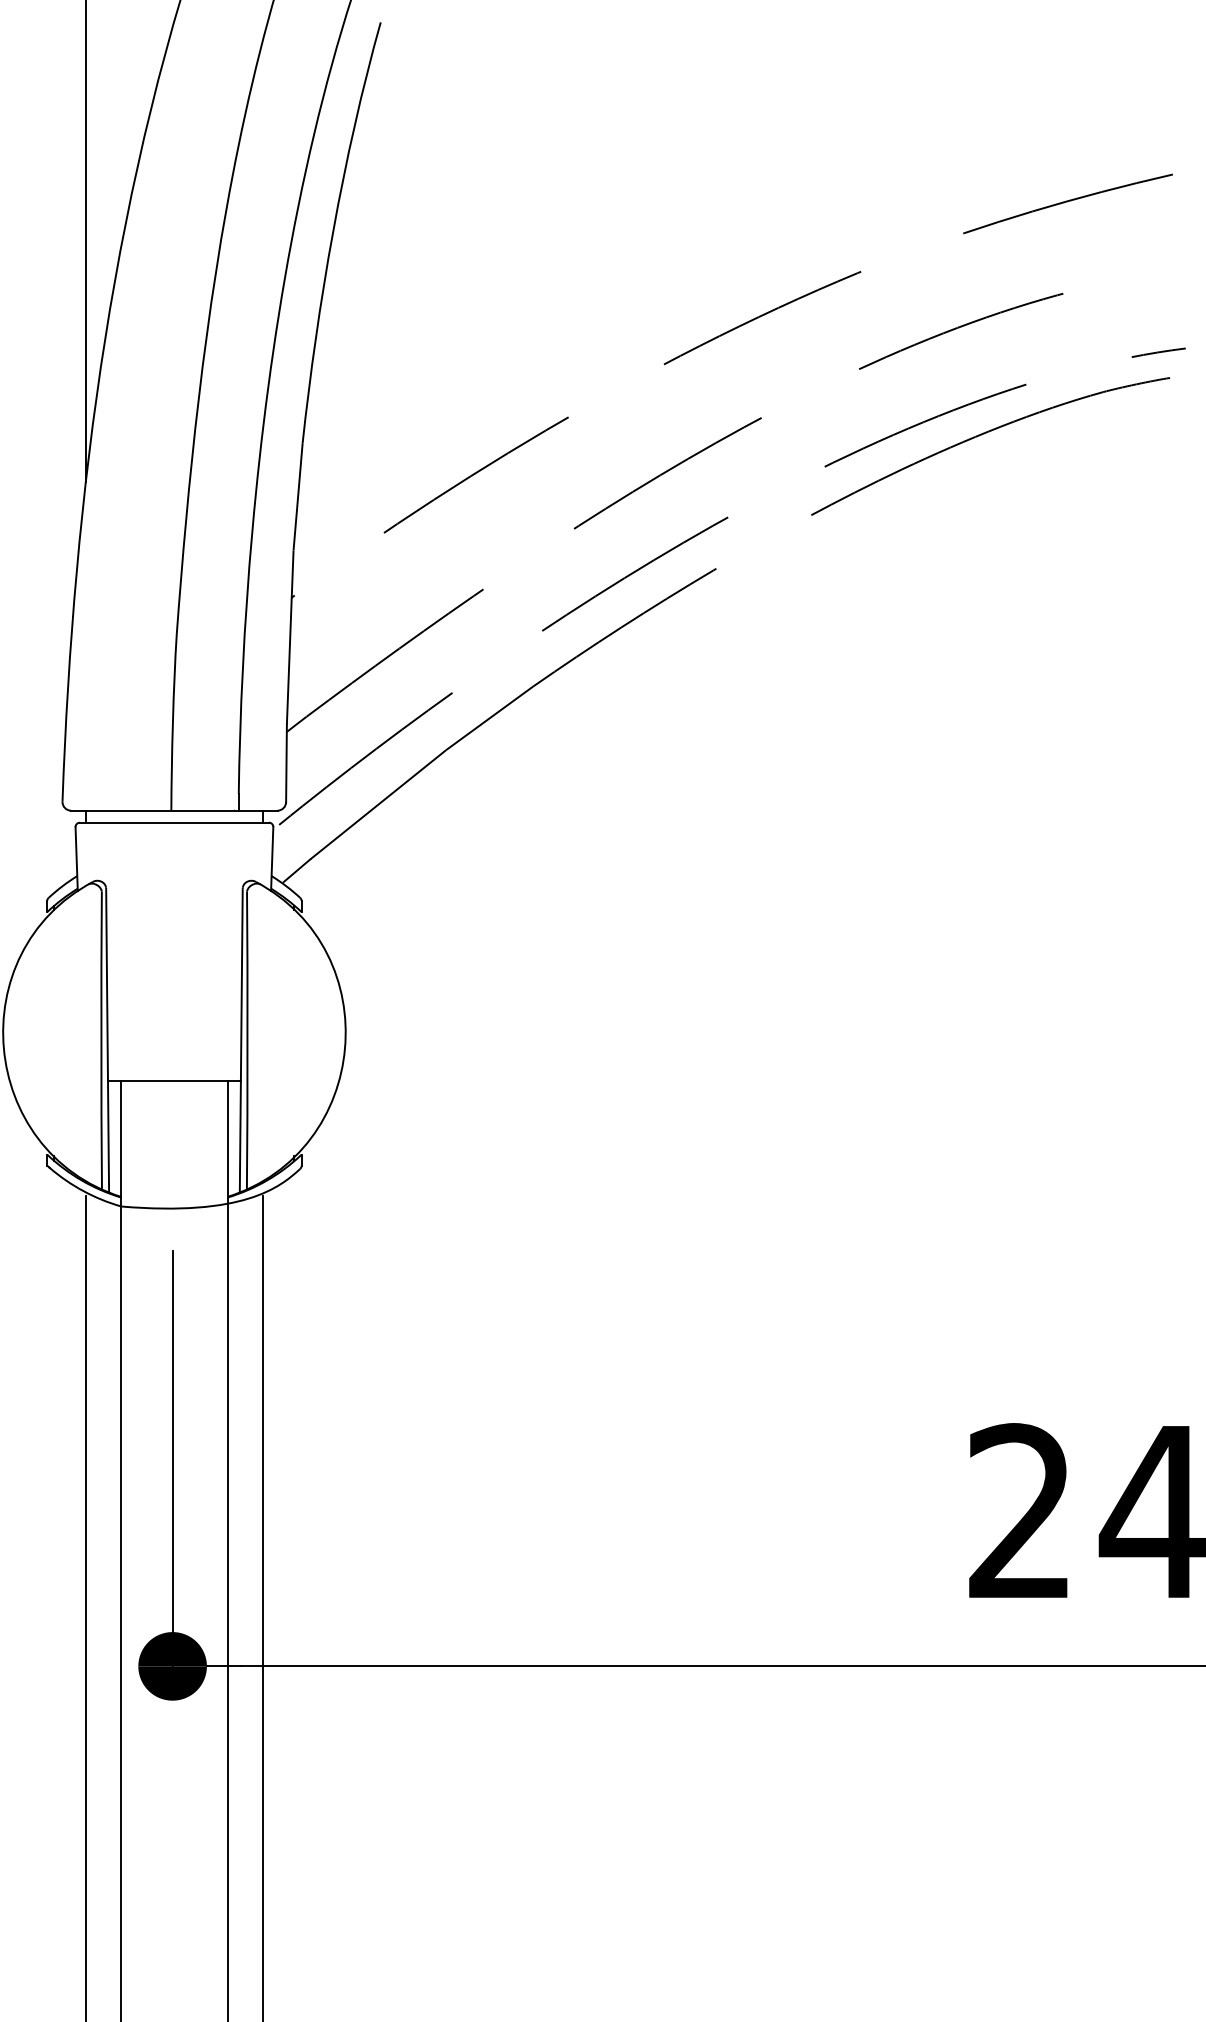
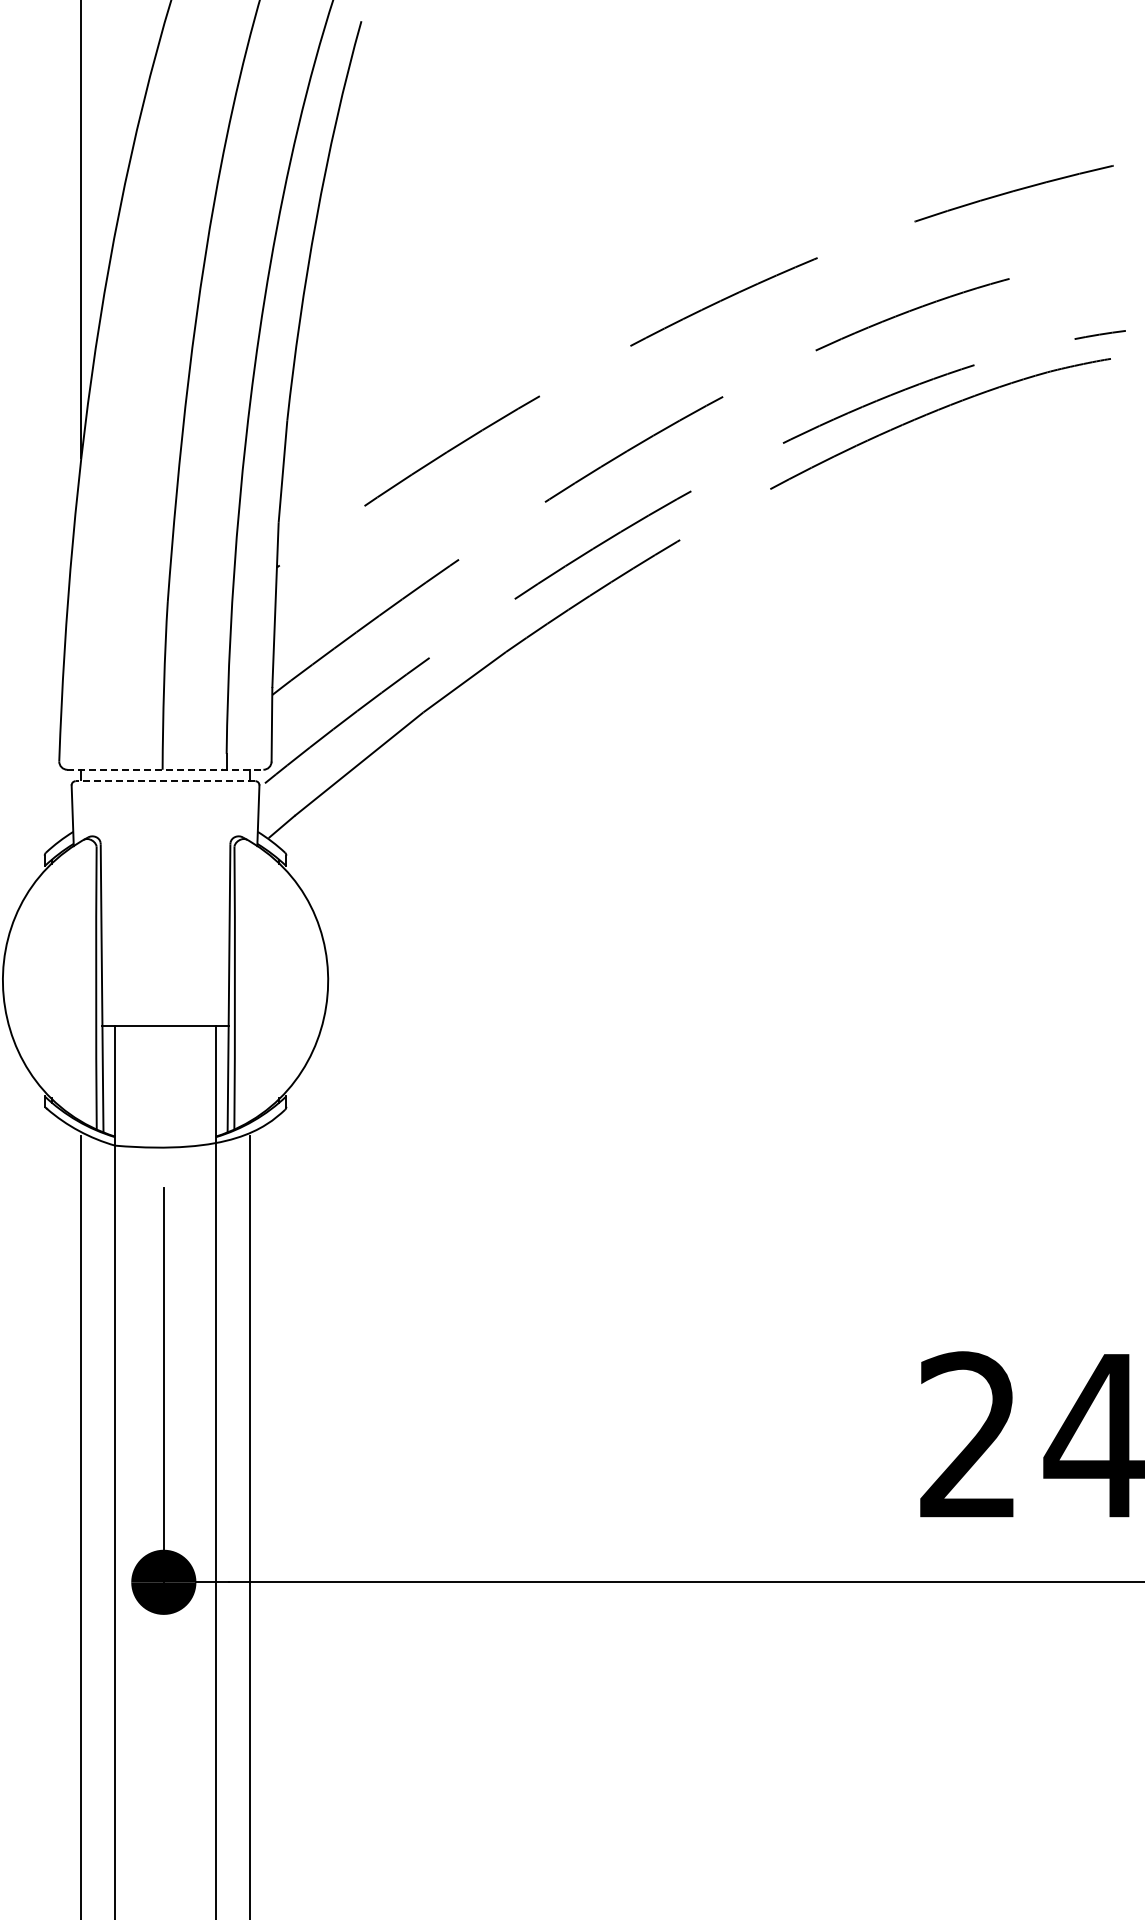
line: (174, 810) -> (165, 769), solid -> dashed
line: (174, 823) -> (165, 781), solid -> dashed

